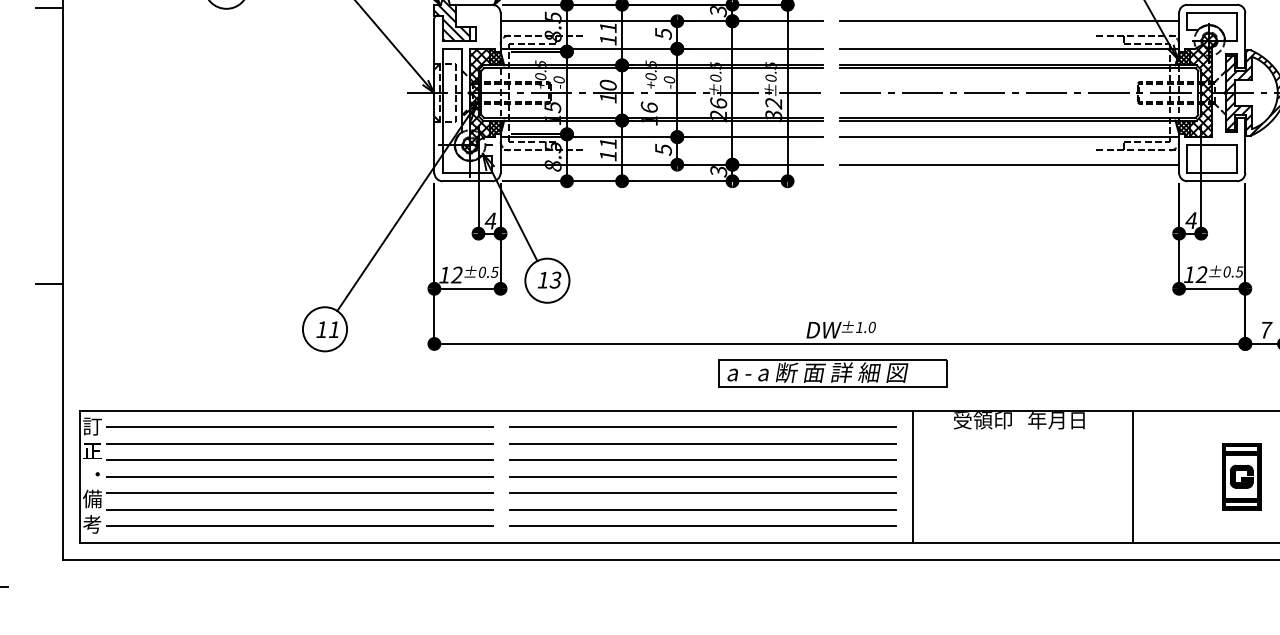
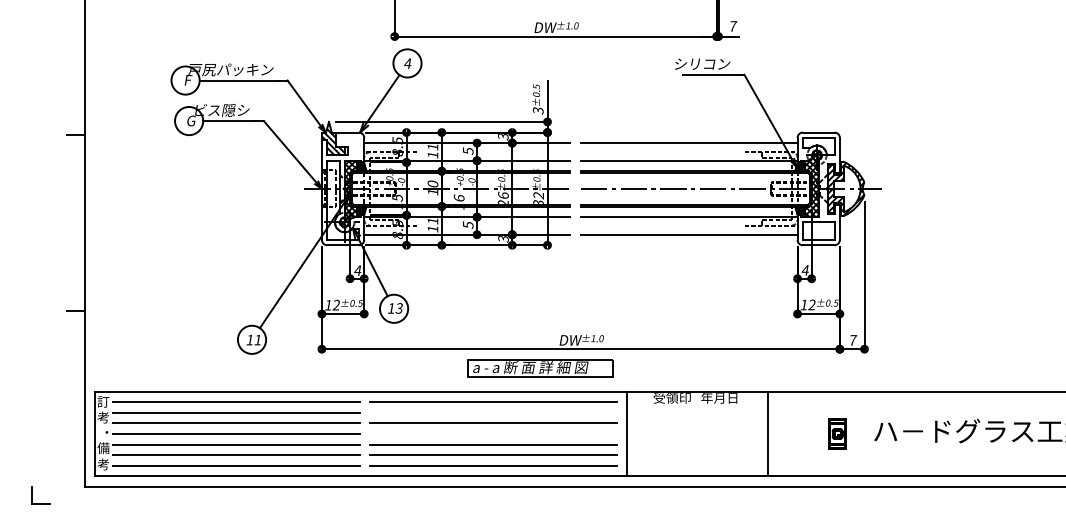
part: (833, 374) -> (540, 368), moved
line: (703, 443) -> (493, 412), removed
text: (90, 450) -> (102, 417), 正 -> 考
part: (1241, 475) -> (837, 433), size x0.7
line: (703, 477) -> (493, 434), removed

